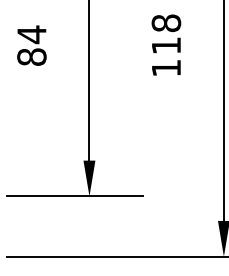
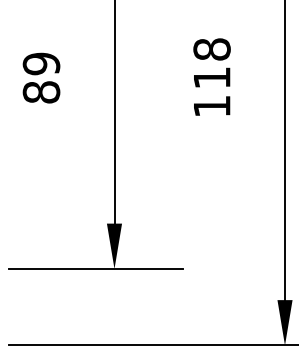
text: (31, 34) -> (41, 63), 84 -> 89

